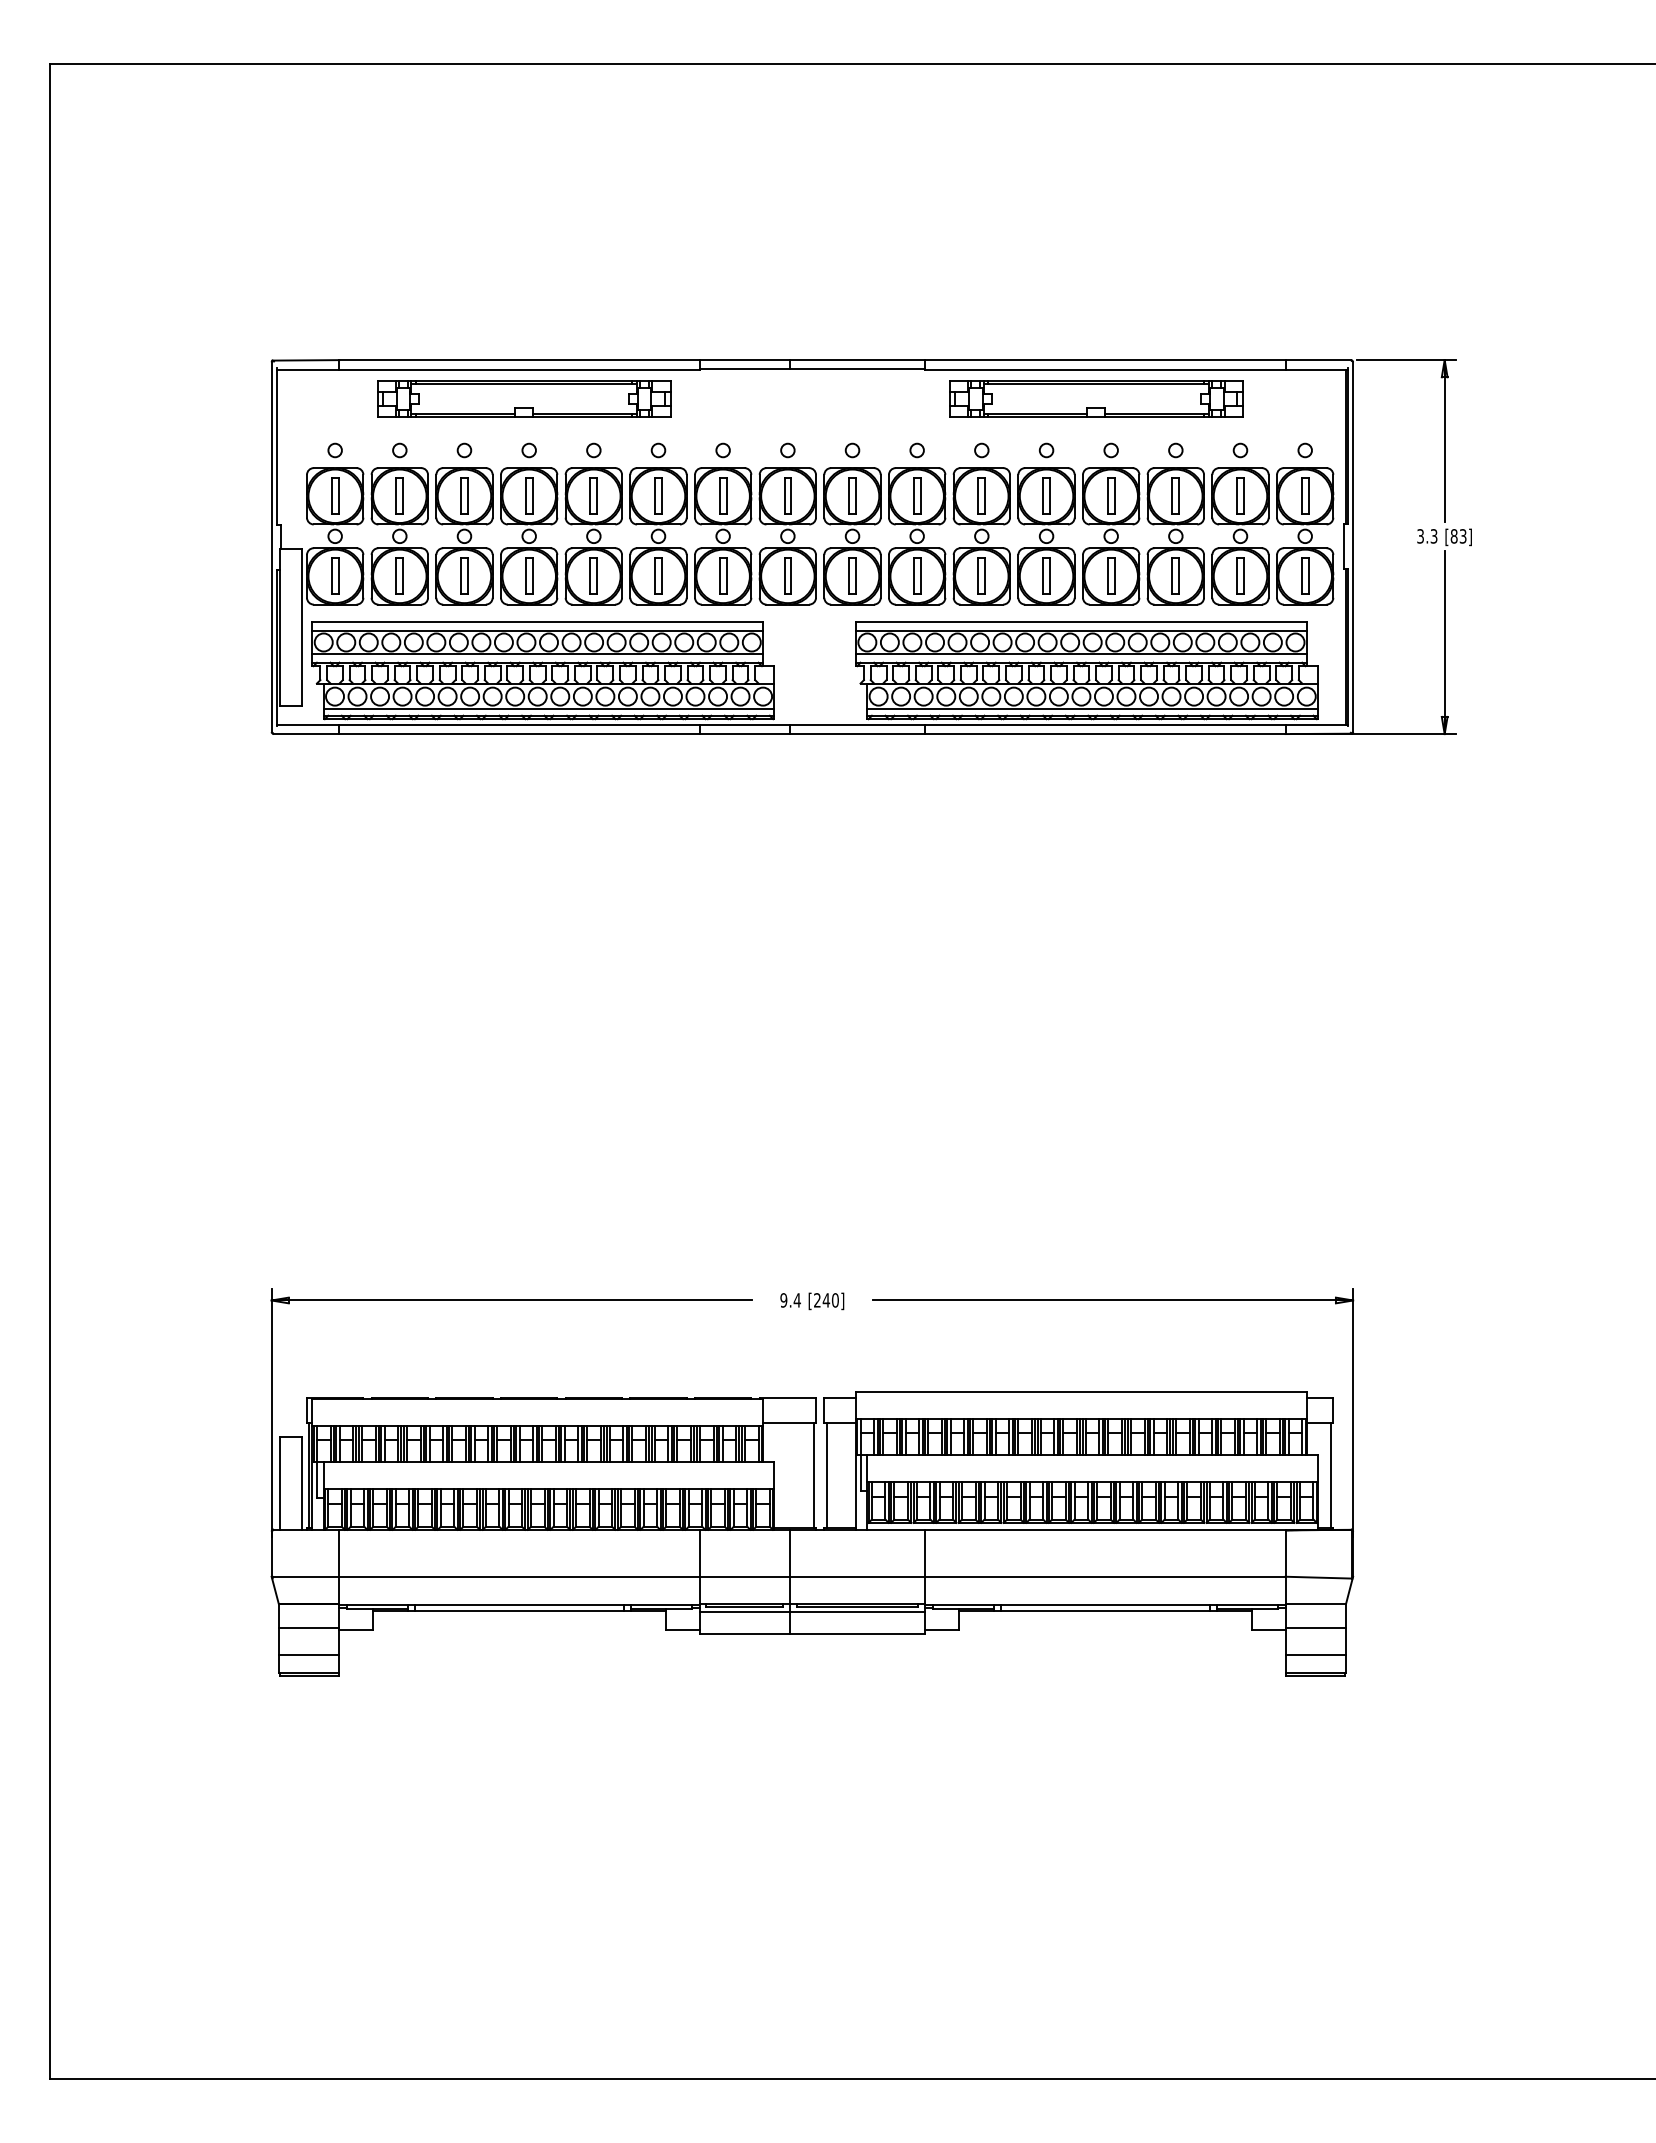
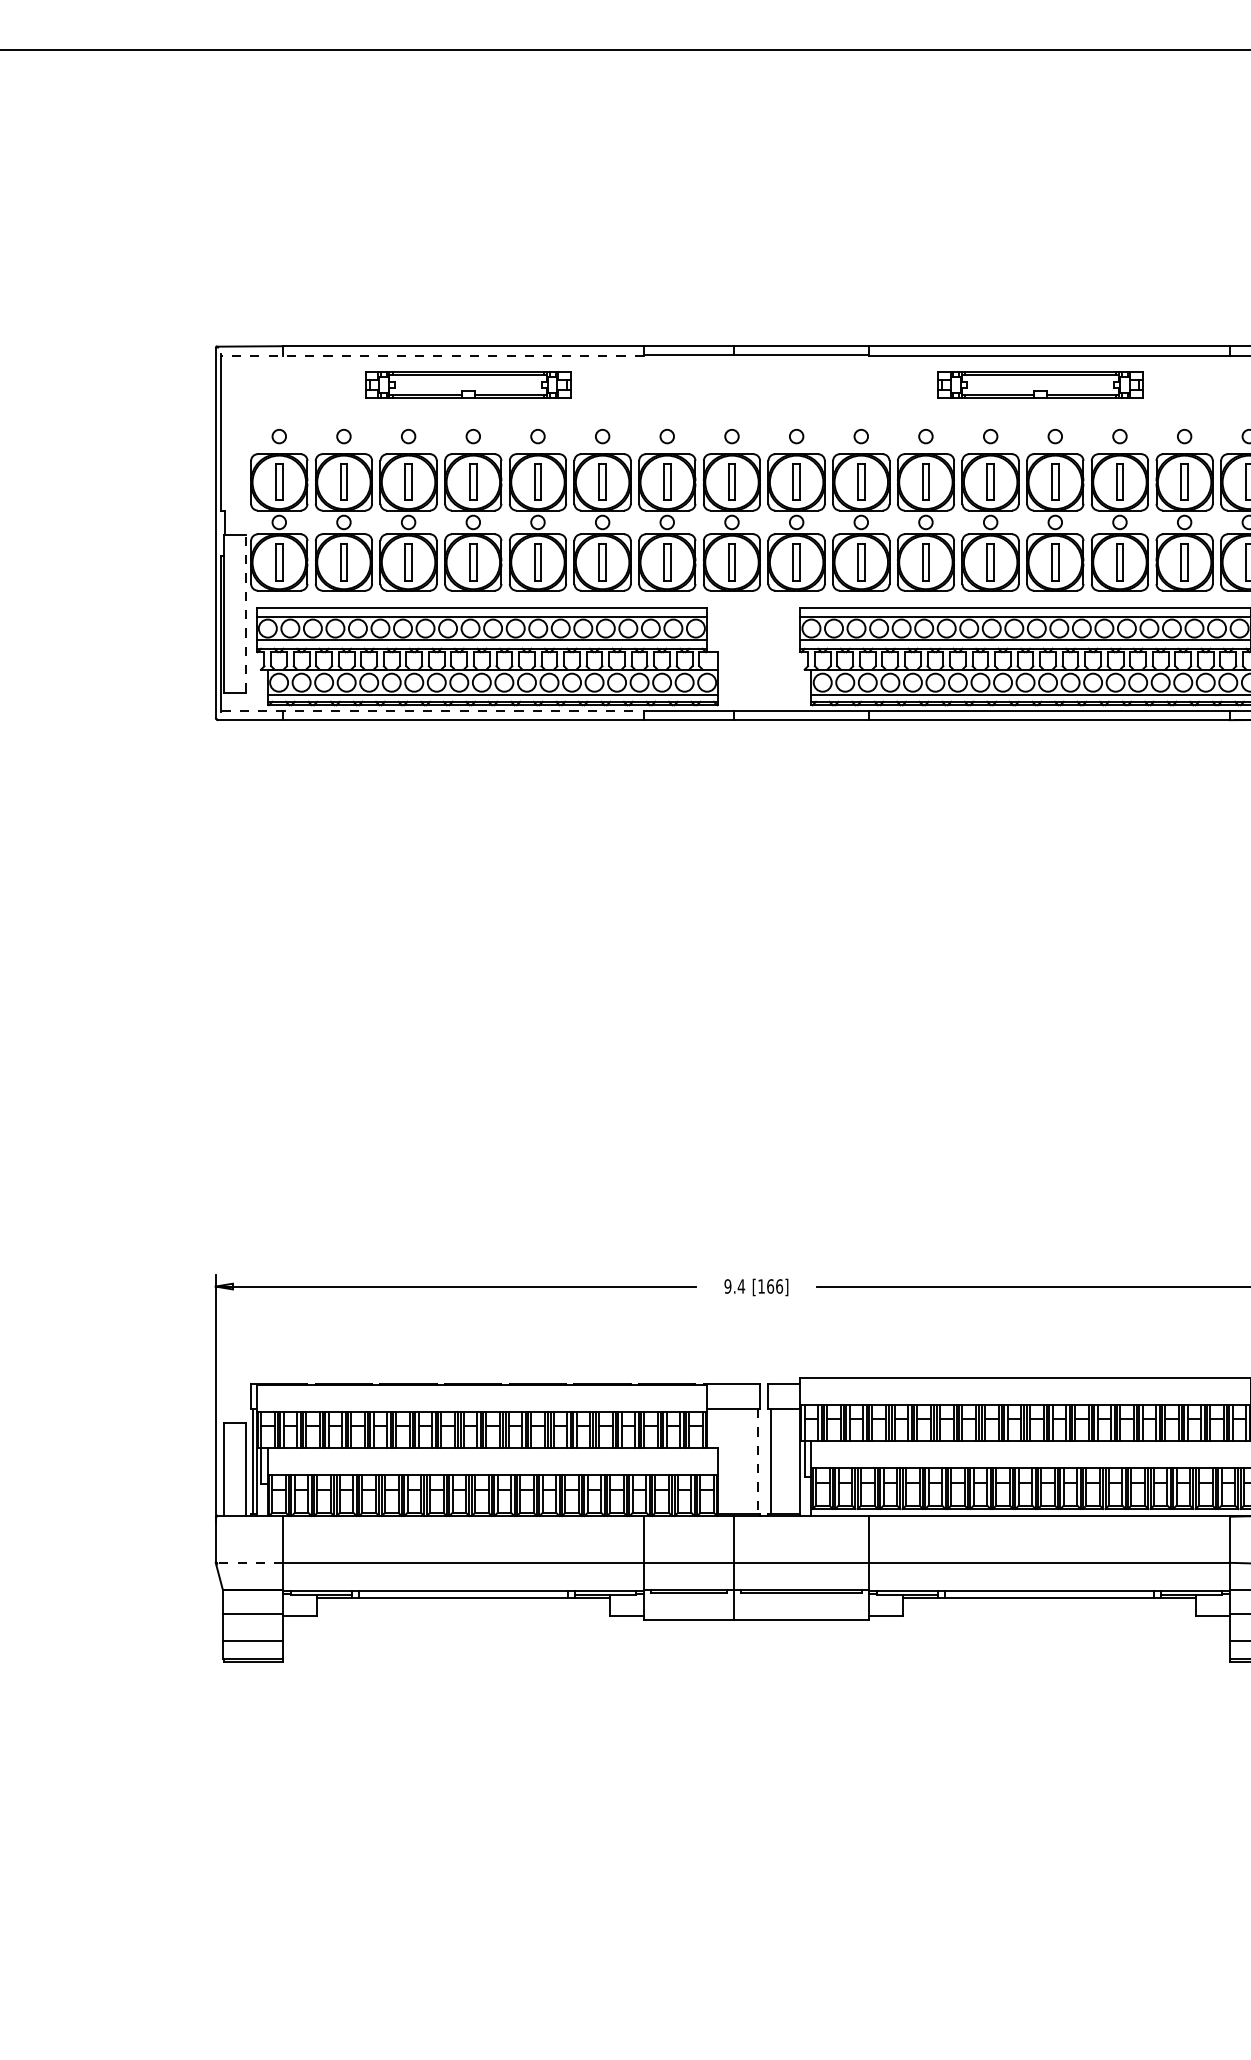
line: (488, 369) -> (432, 355), solid -> dashed
part: (524, 398) -> (468, 384), size x0.7
part: (1096, 398) -> (1040, 384), size x0.7
line: (302, 627) -> (246, 613), solid -> dashed
line: (489, 724) -> (433, 710), solid -> dashed
text: (826, 1300) -> (770, 1286), [240] -> [166]
line: (813, 1475) -> (757, 1461), solid -> dashed
line: (306, 1576) -> (250, 1562), solid -> dashed
line: (812, 1612) -> (756, 1598), removed

